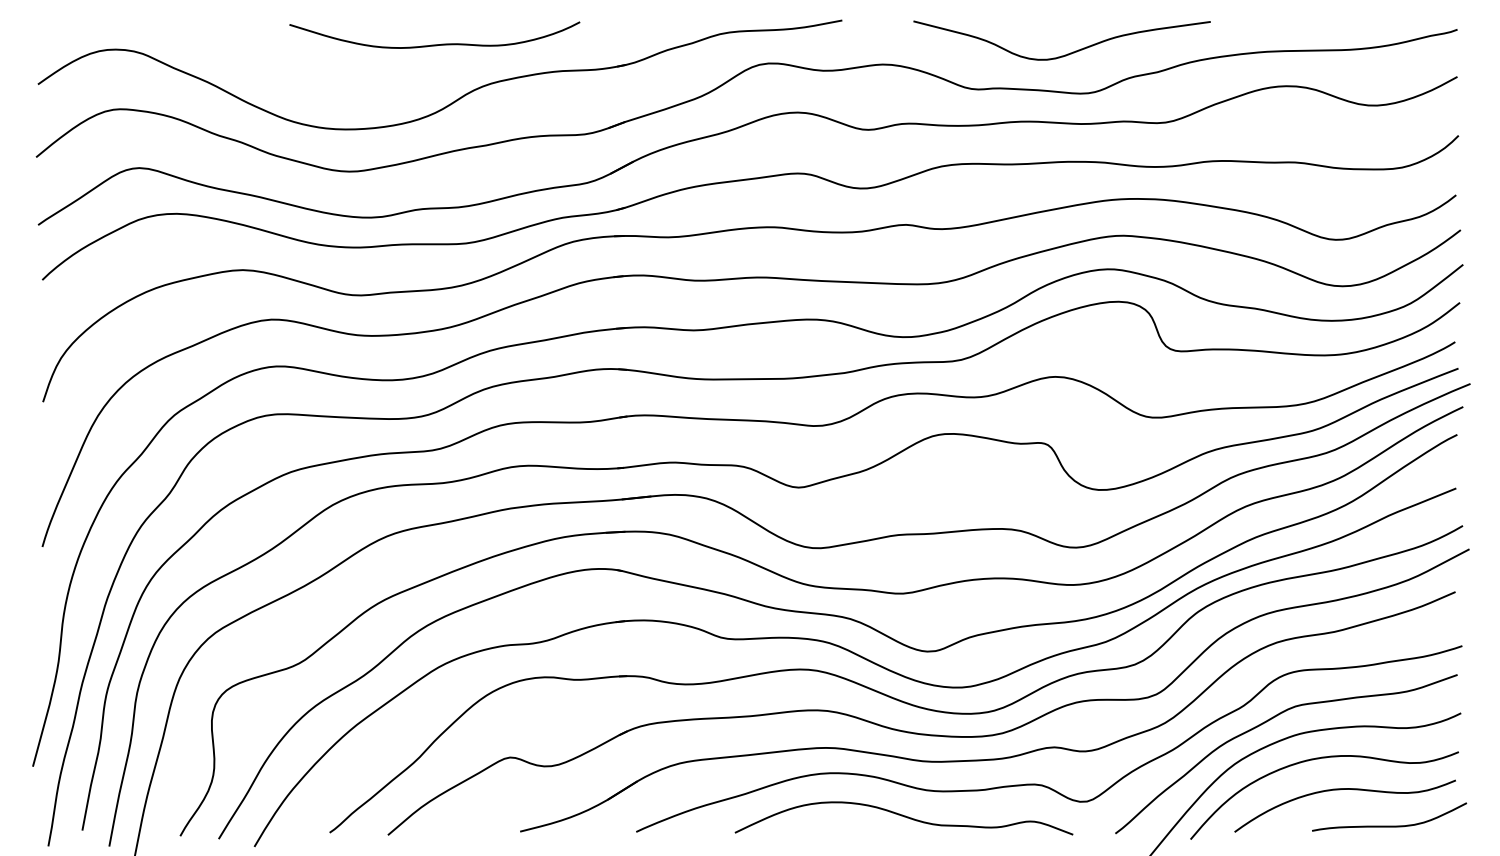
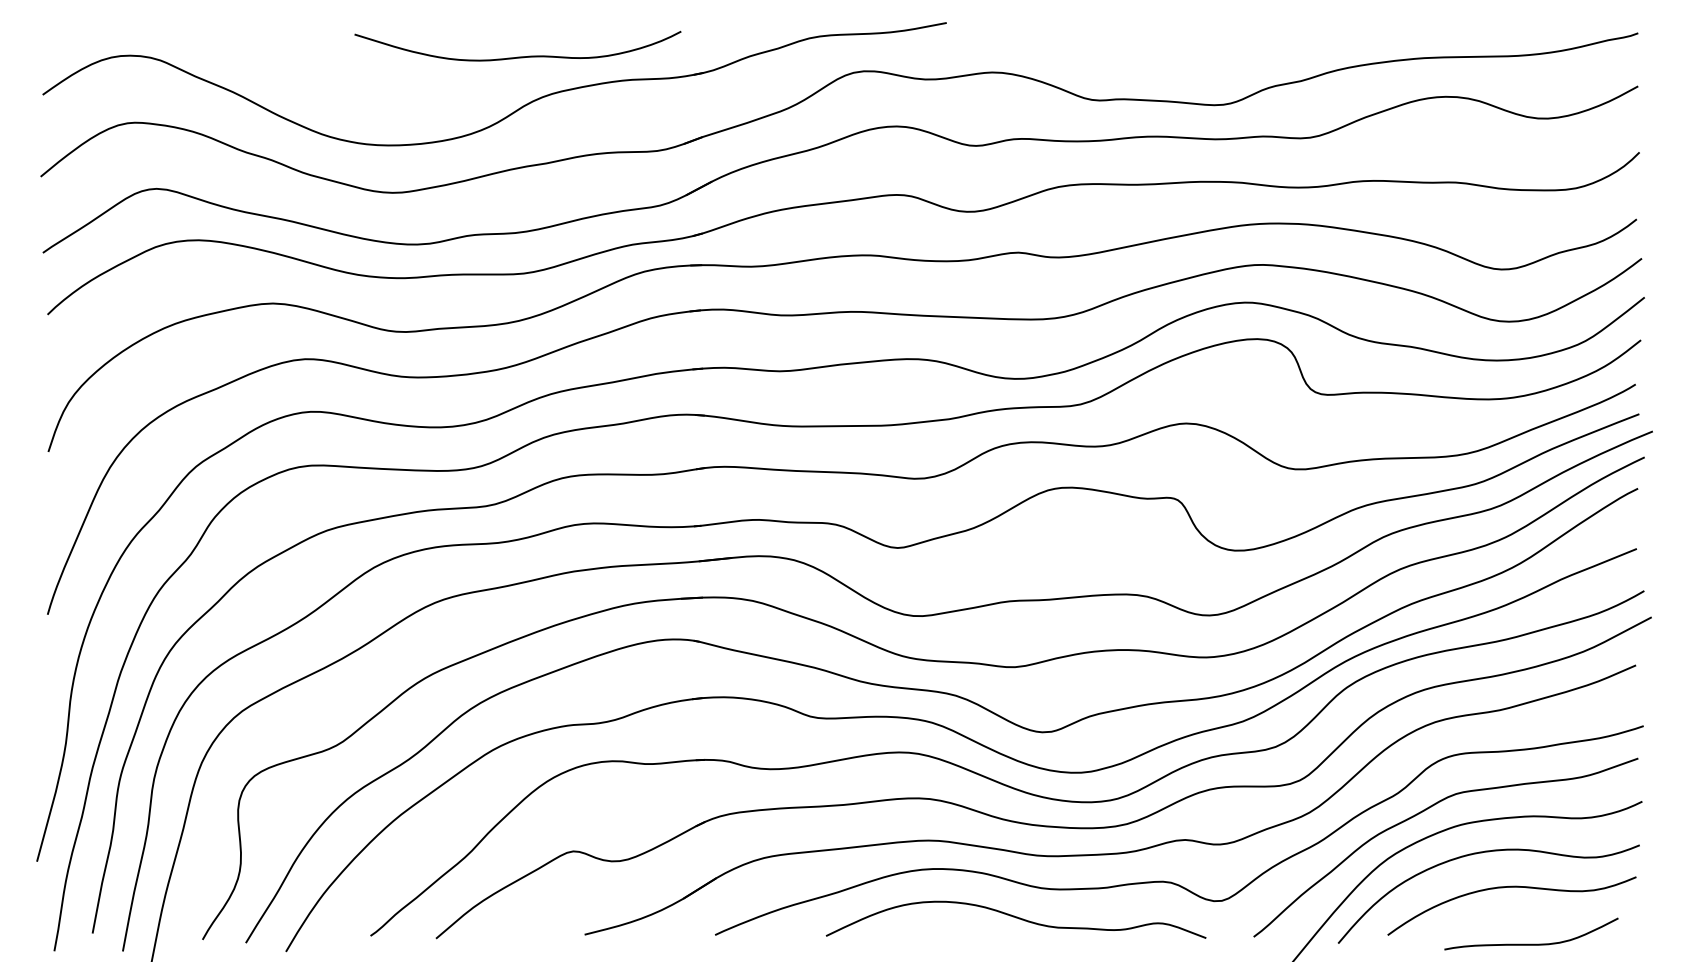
curve: (434, 44) -> (517, 56), moved
curve: (1067, 53) -> (1199, 60), removed
curve: (1389, 825) -> (1531, 943), moved

